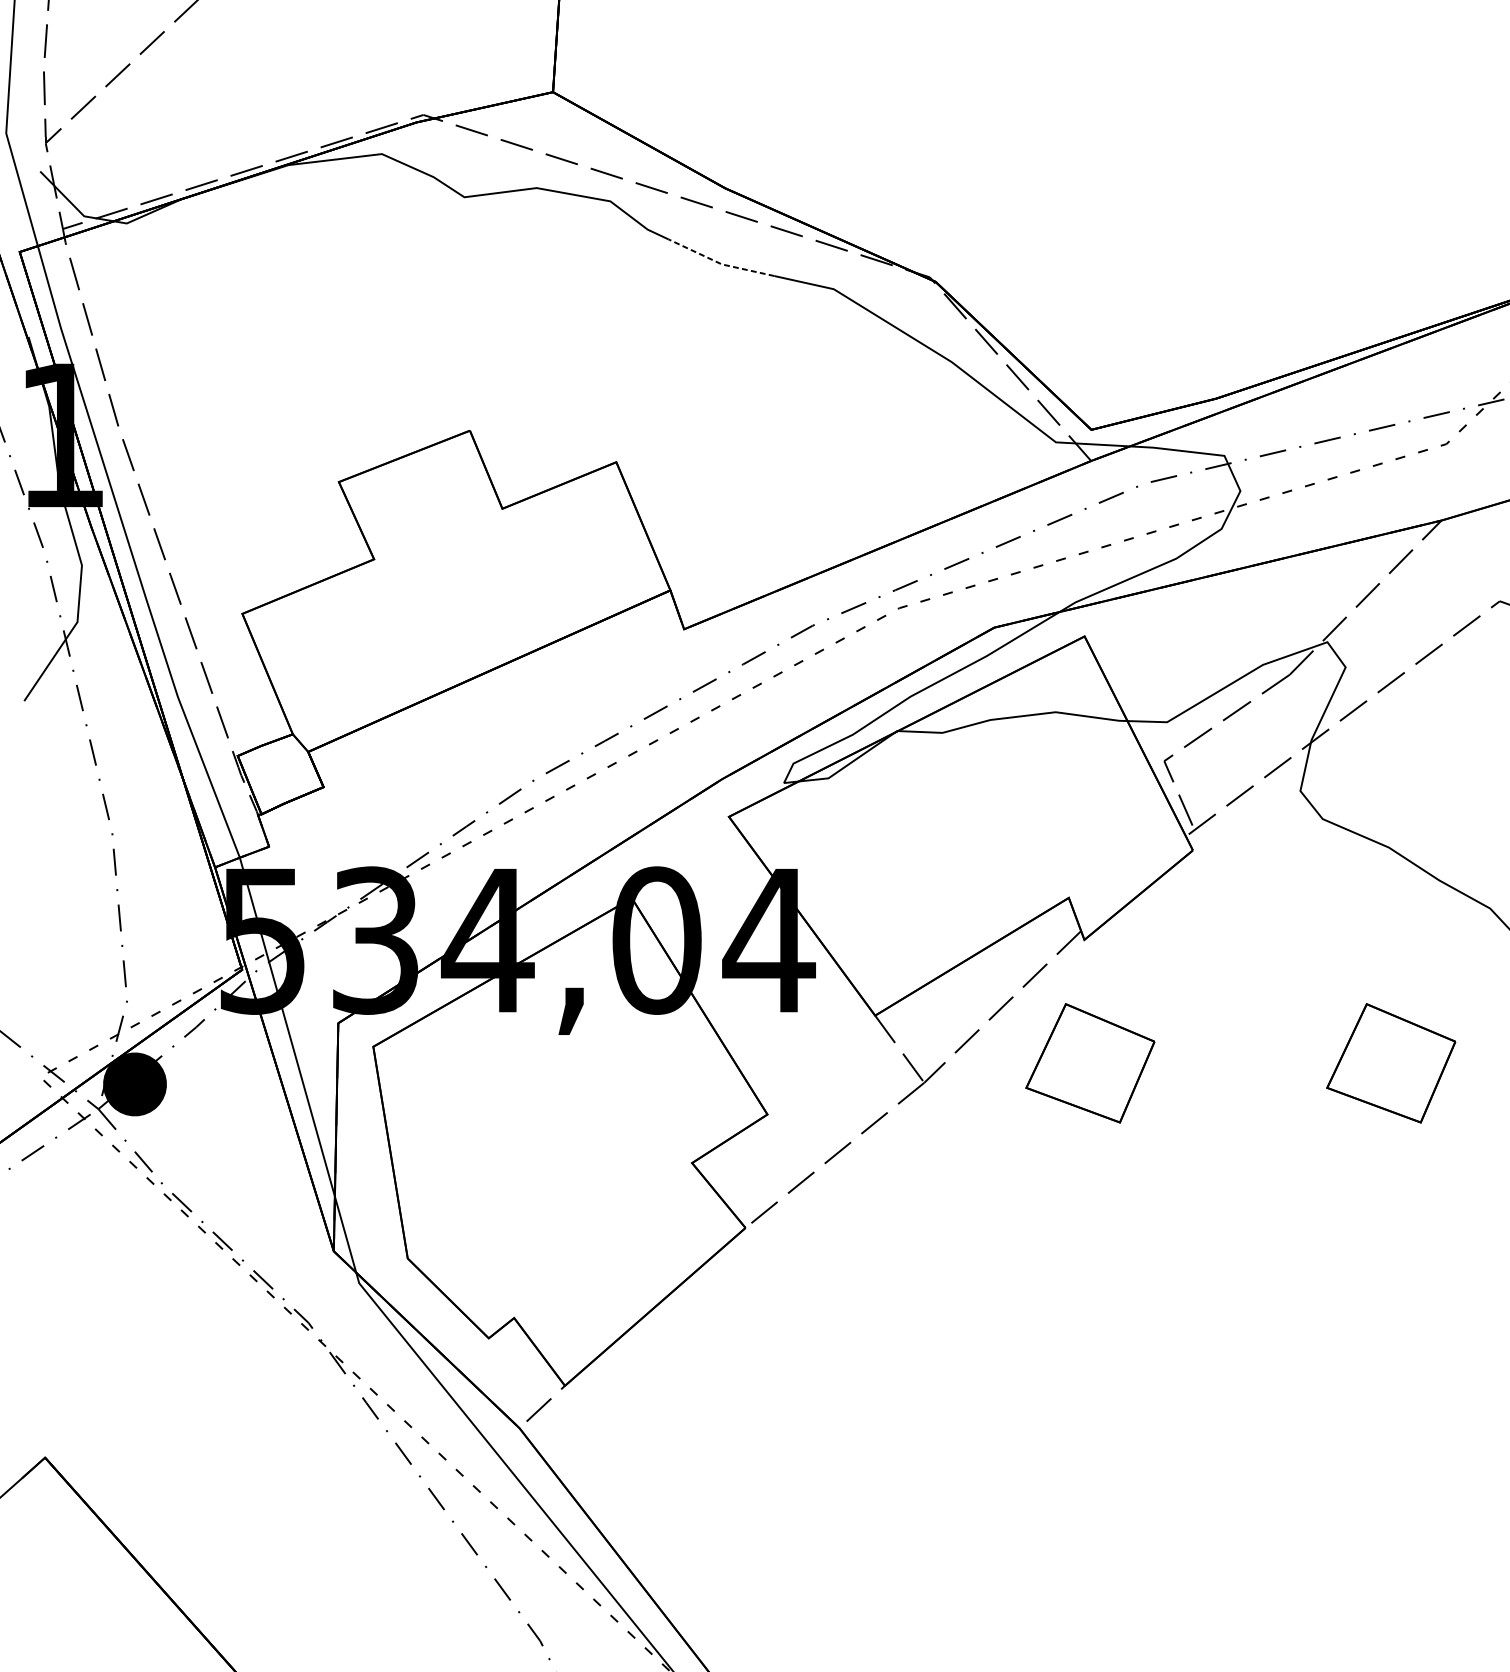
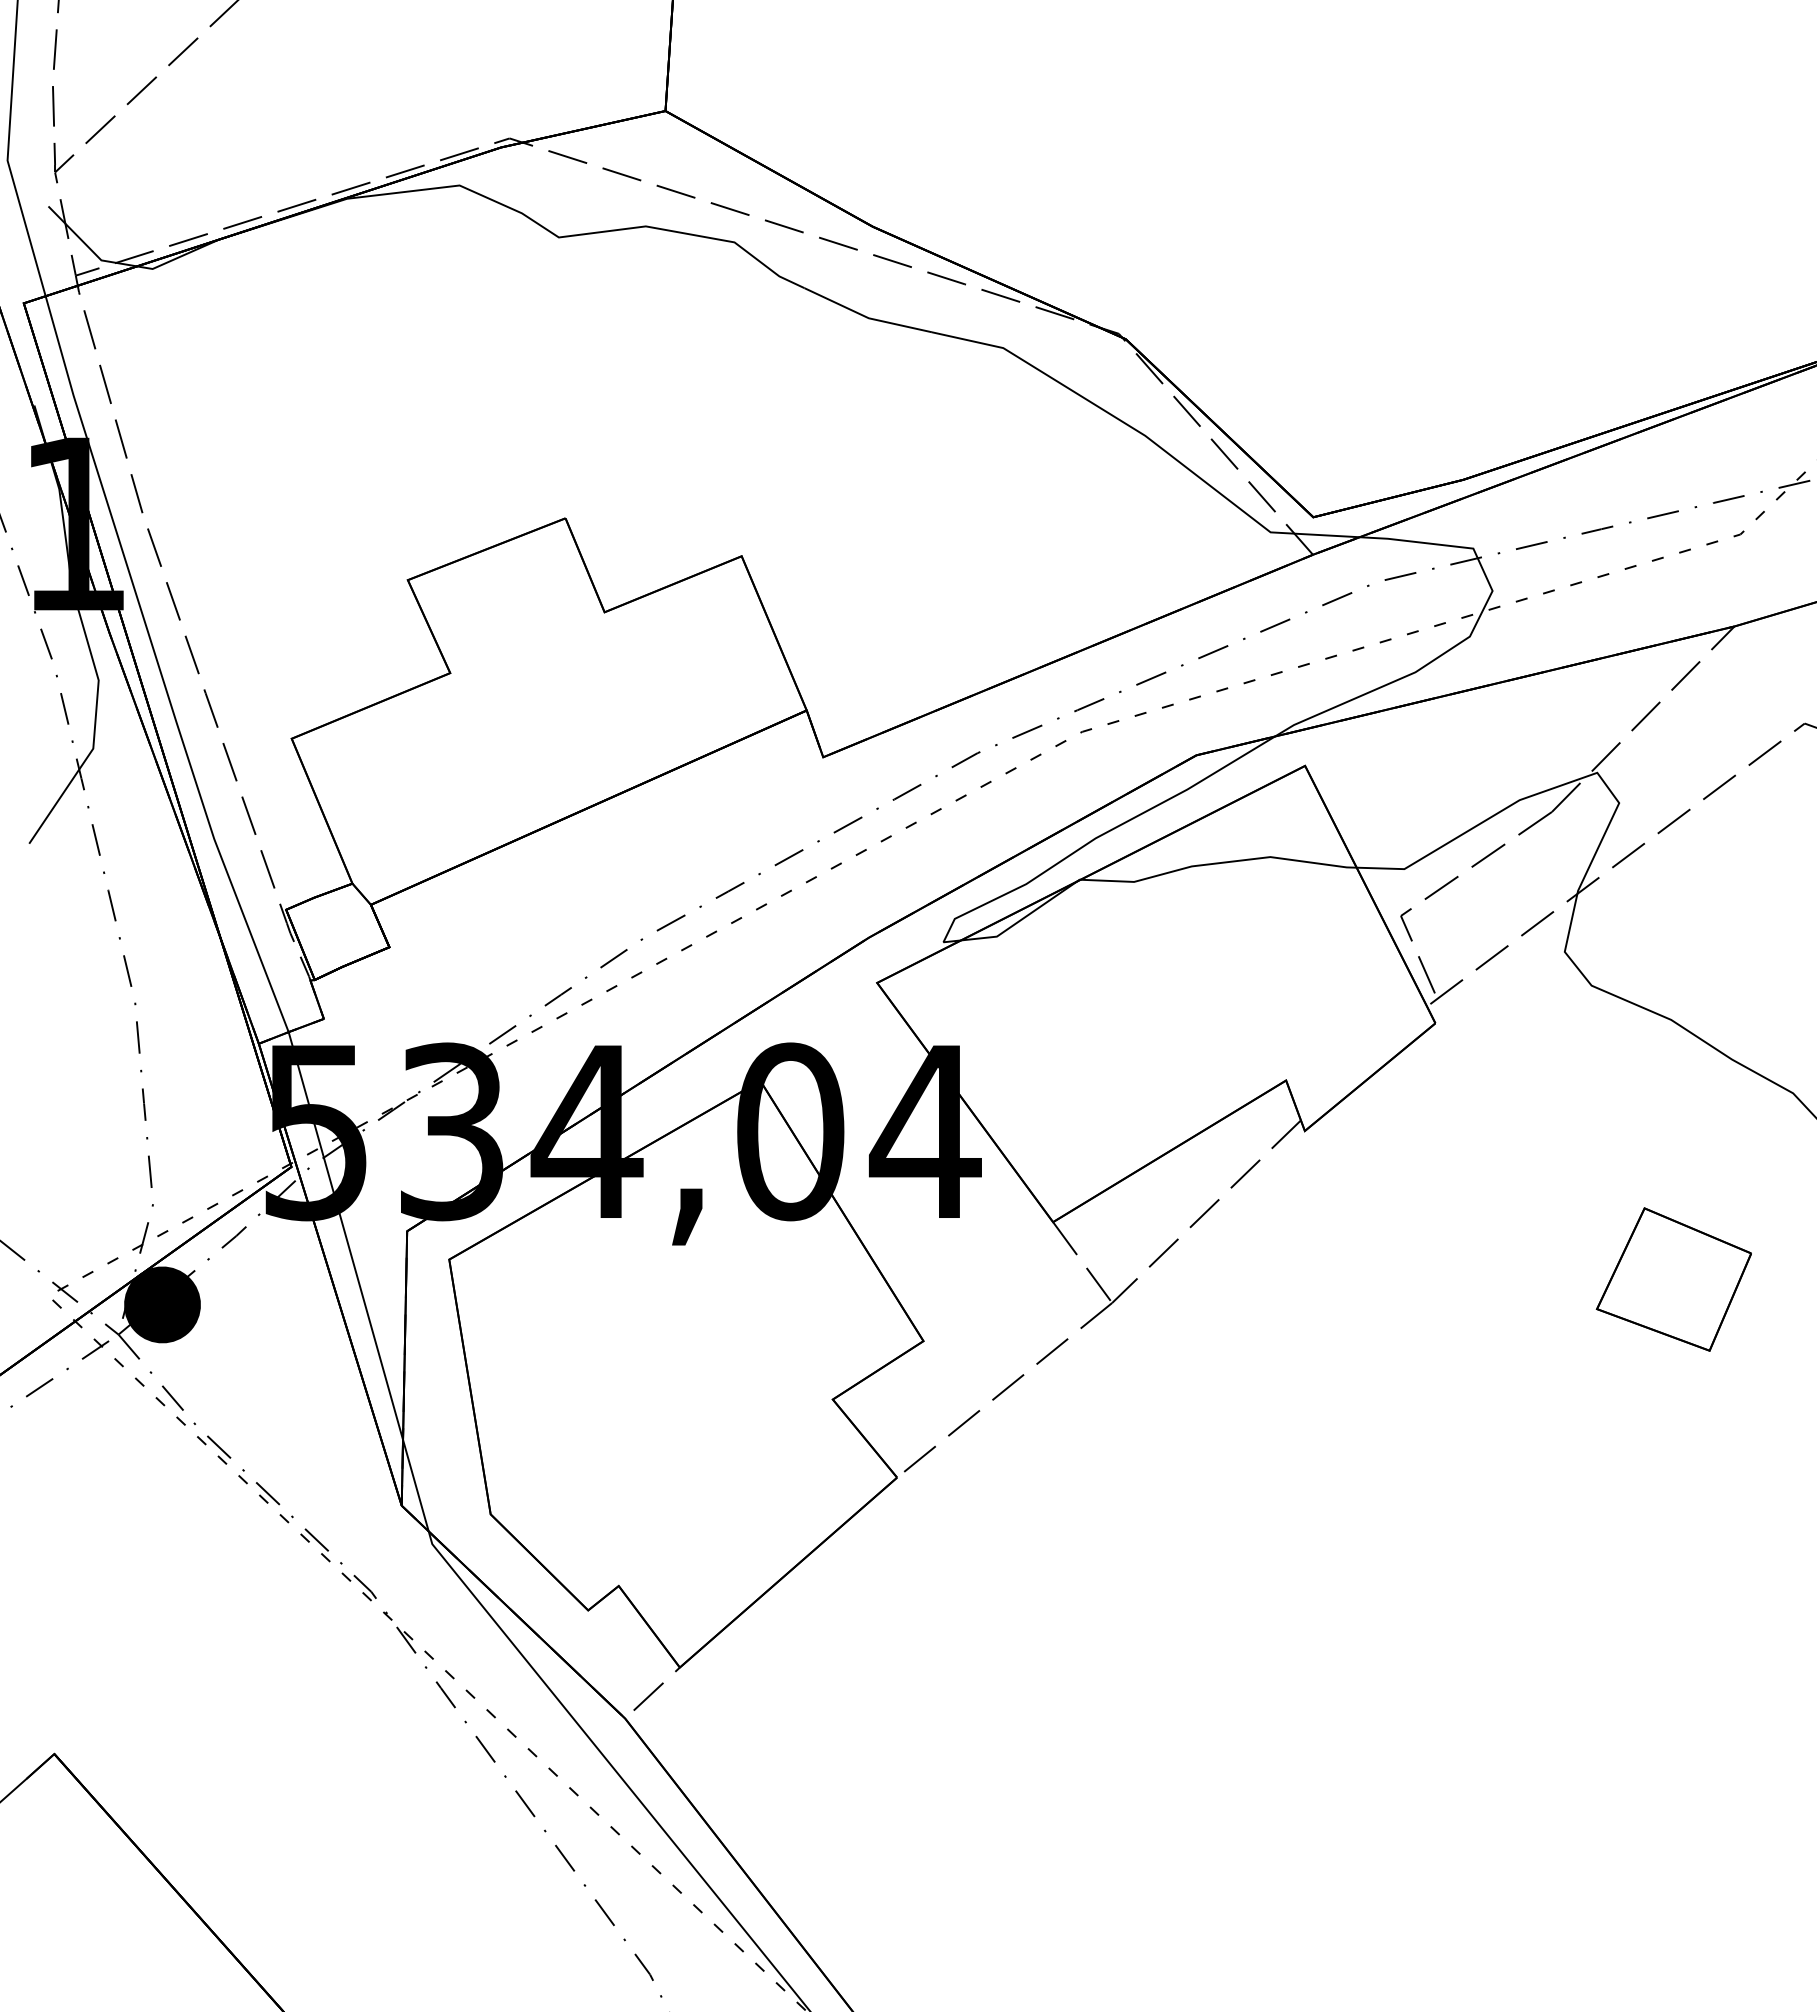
line: (720, 263) -> (866, 317), dashed -> solid
part: (1089, 1063) -> (1311, 1279), removed

